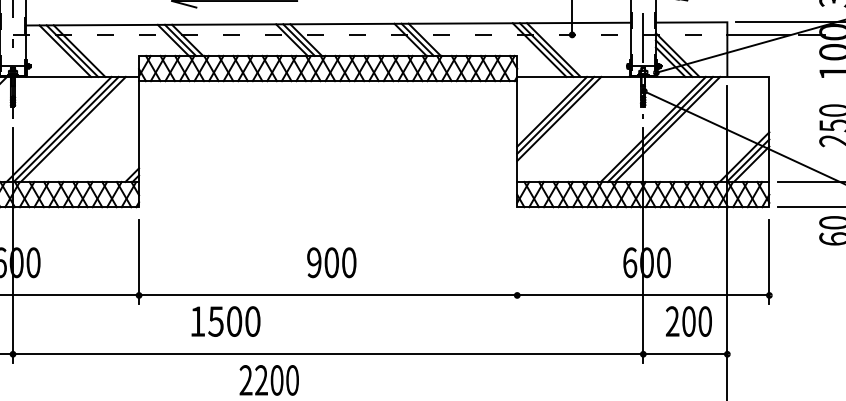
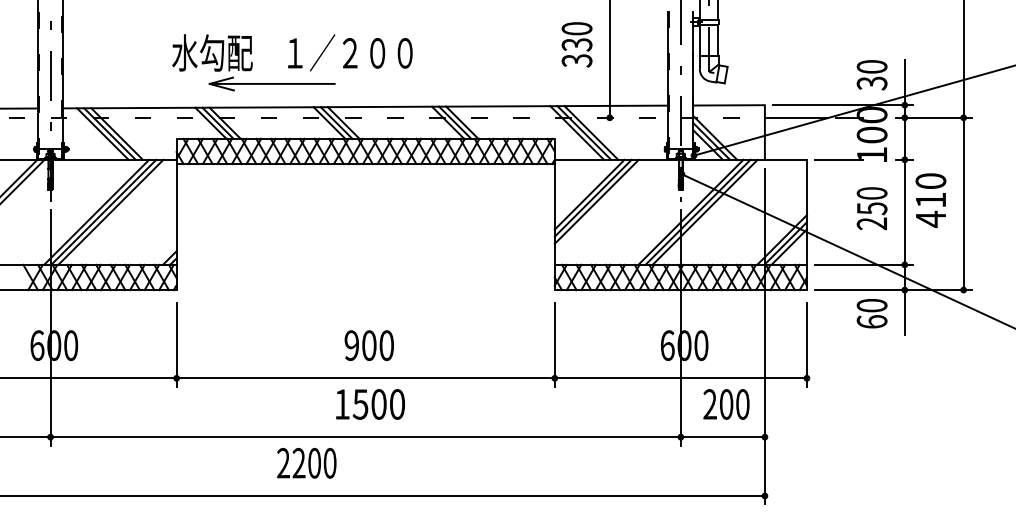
line: (800, 76) -> (838, 159), added
line: (516, 261) -> (554, 344), added
text: (225, 321) -> (370, 404), moved

